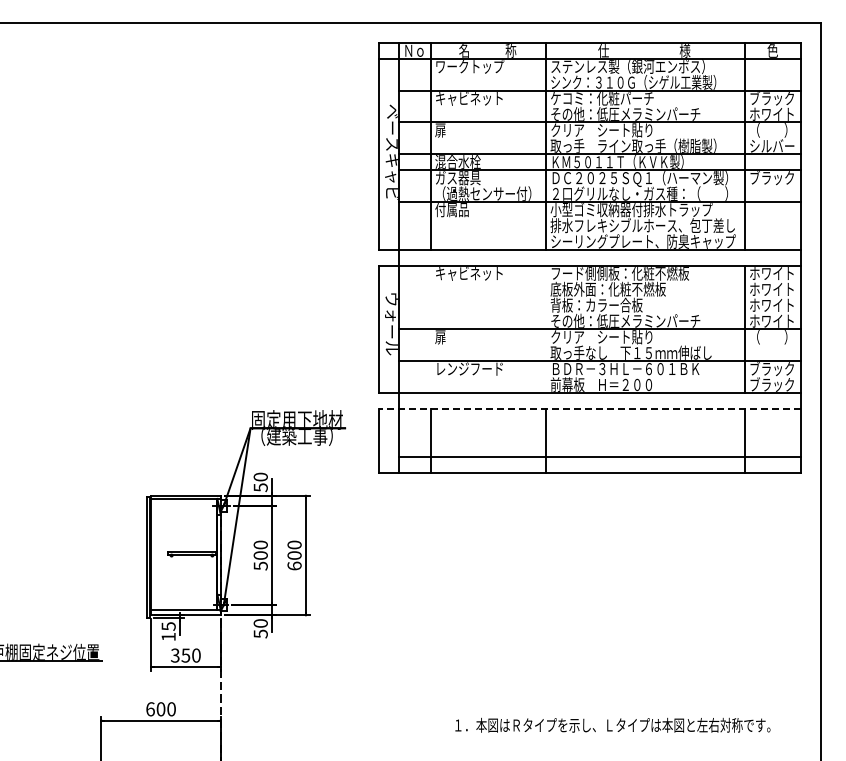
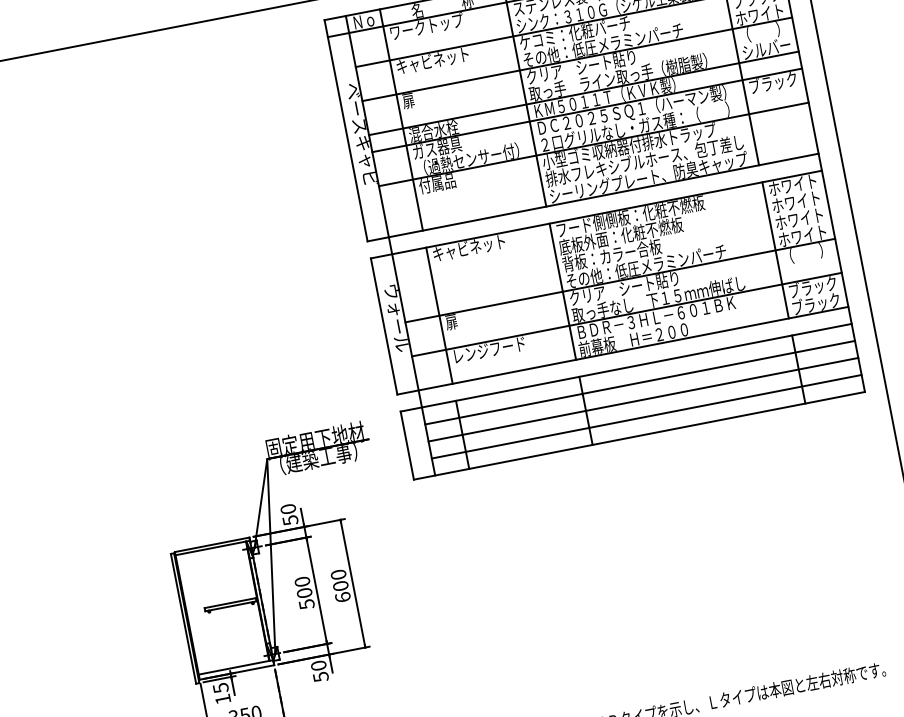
line: (430, 328) -> (438, 314), added
line: (546, 328) -> (563, 290), added
line: (589, 408) -> (625, 367), dashed -> solid
line: (599, 424) -> (639, 382), added
line: (599, 440) -> (643, 399), added

